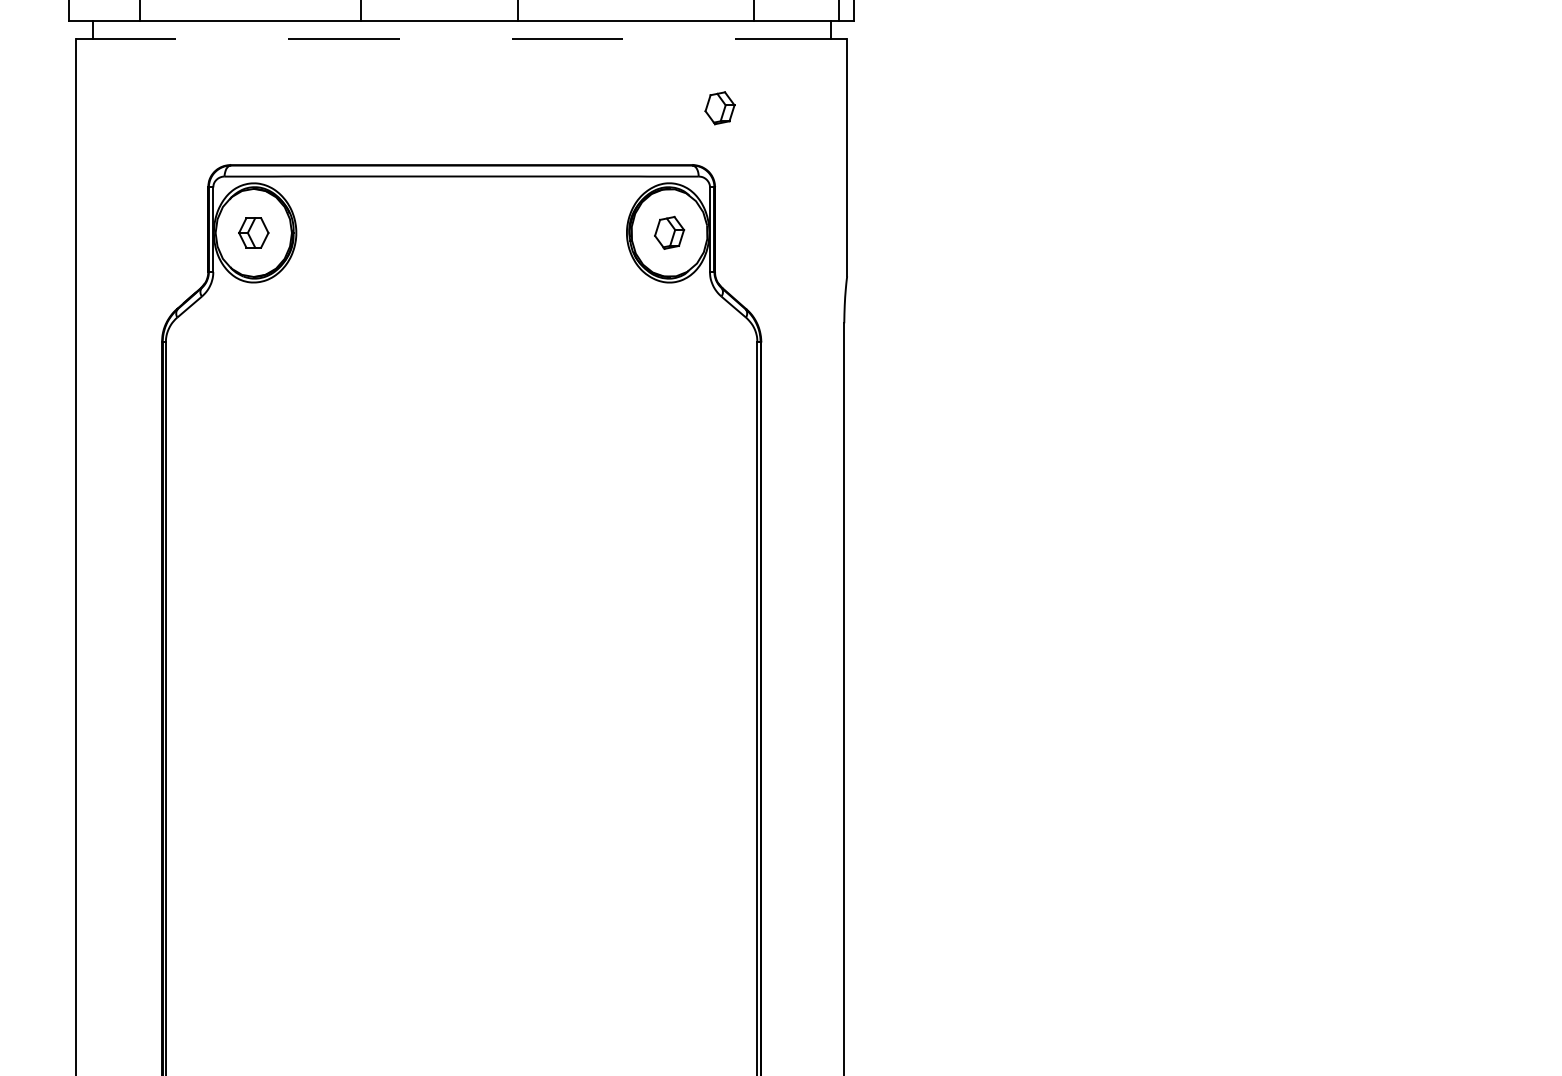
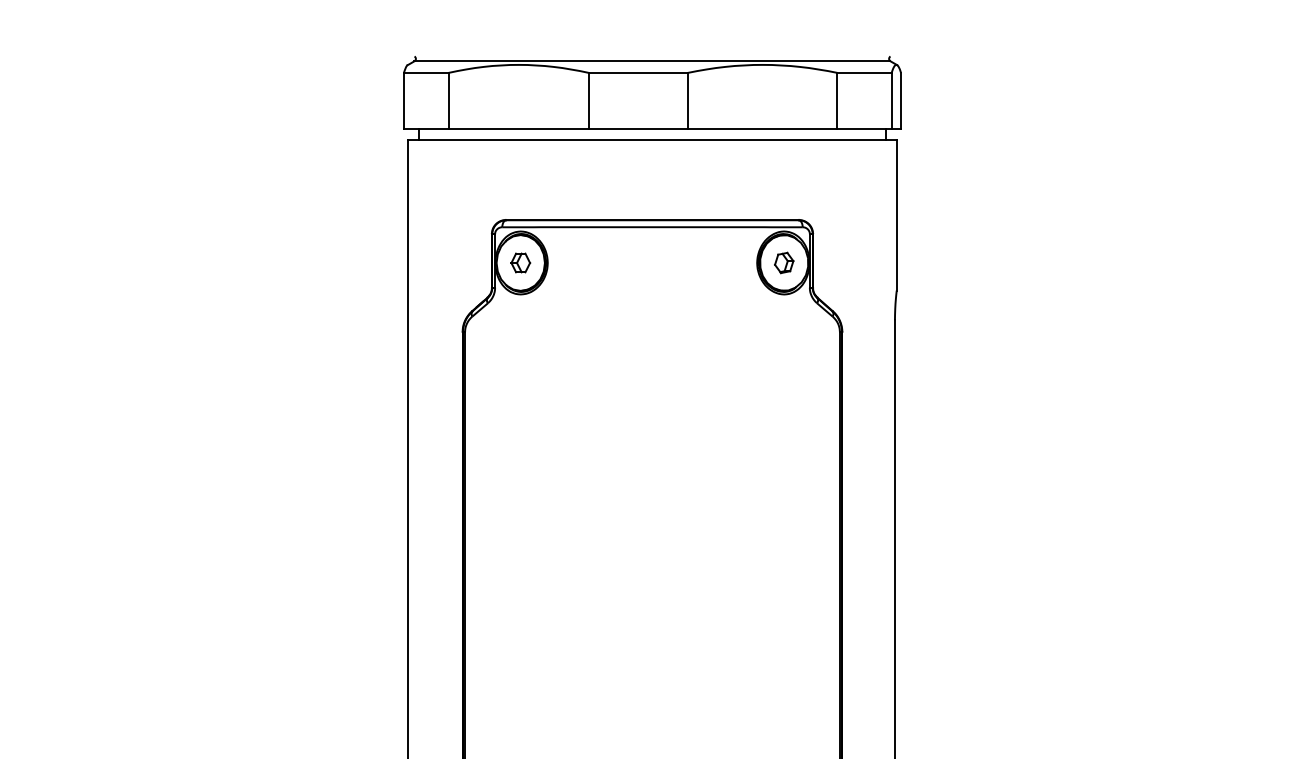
line: (461, 38) -> (652, 139), dashed -> solid
part: (720, 107) -> (816, 183), removed

